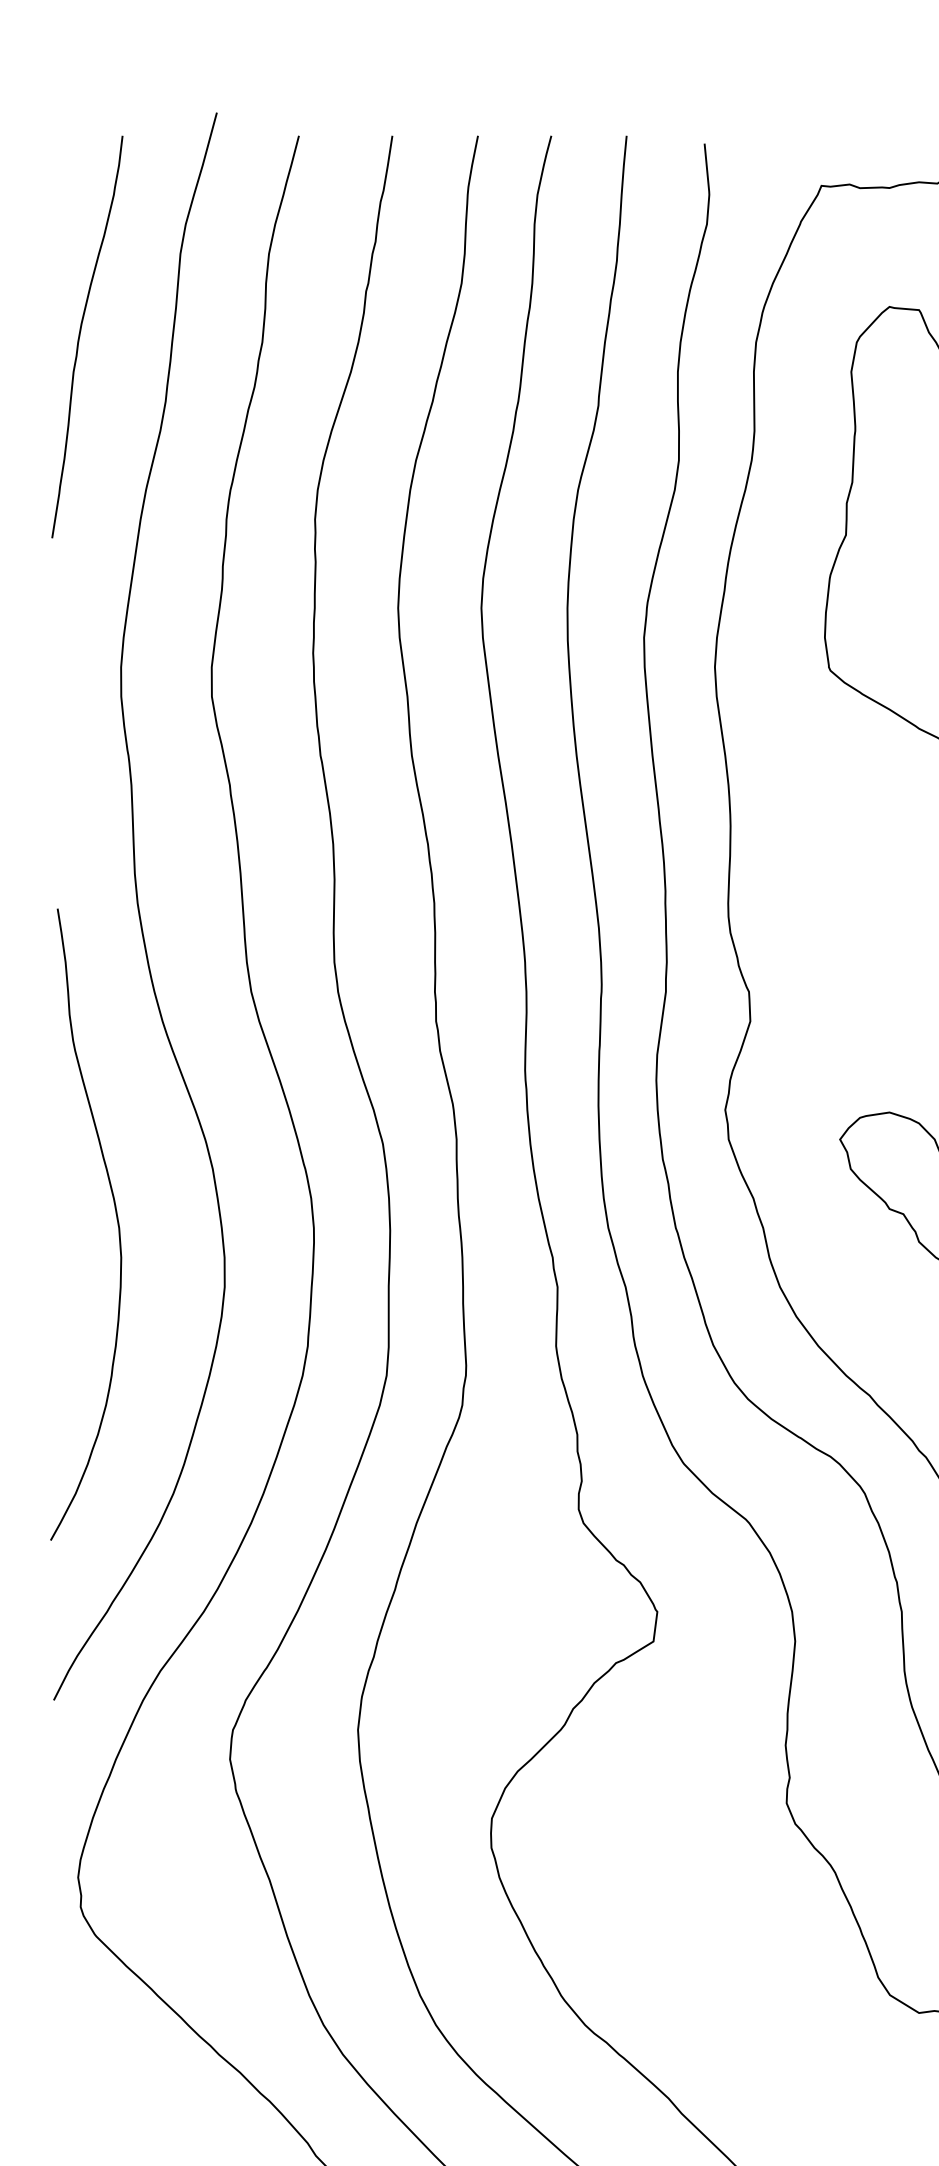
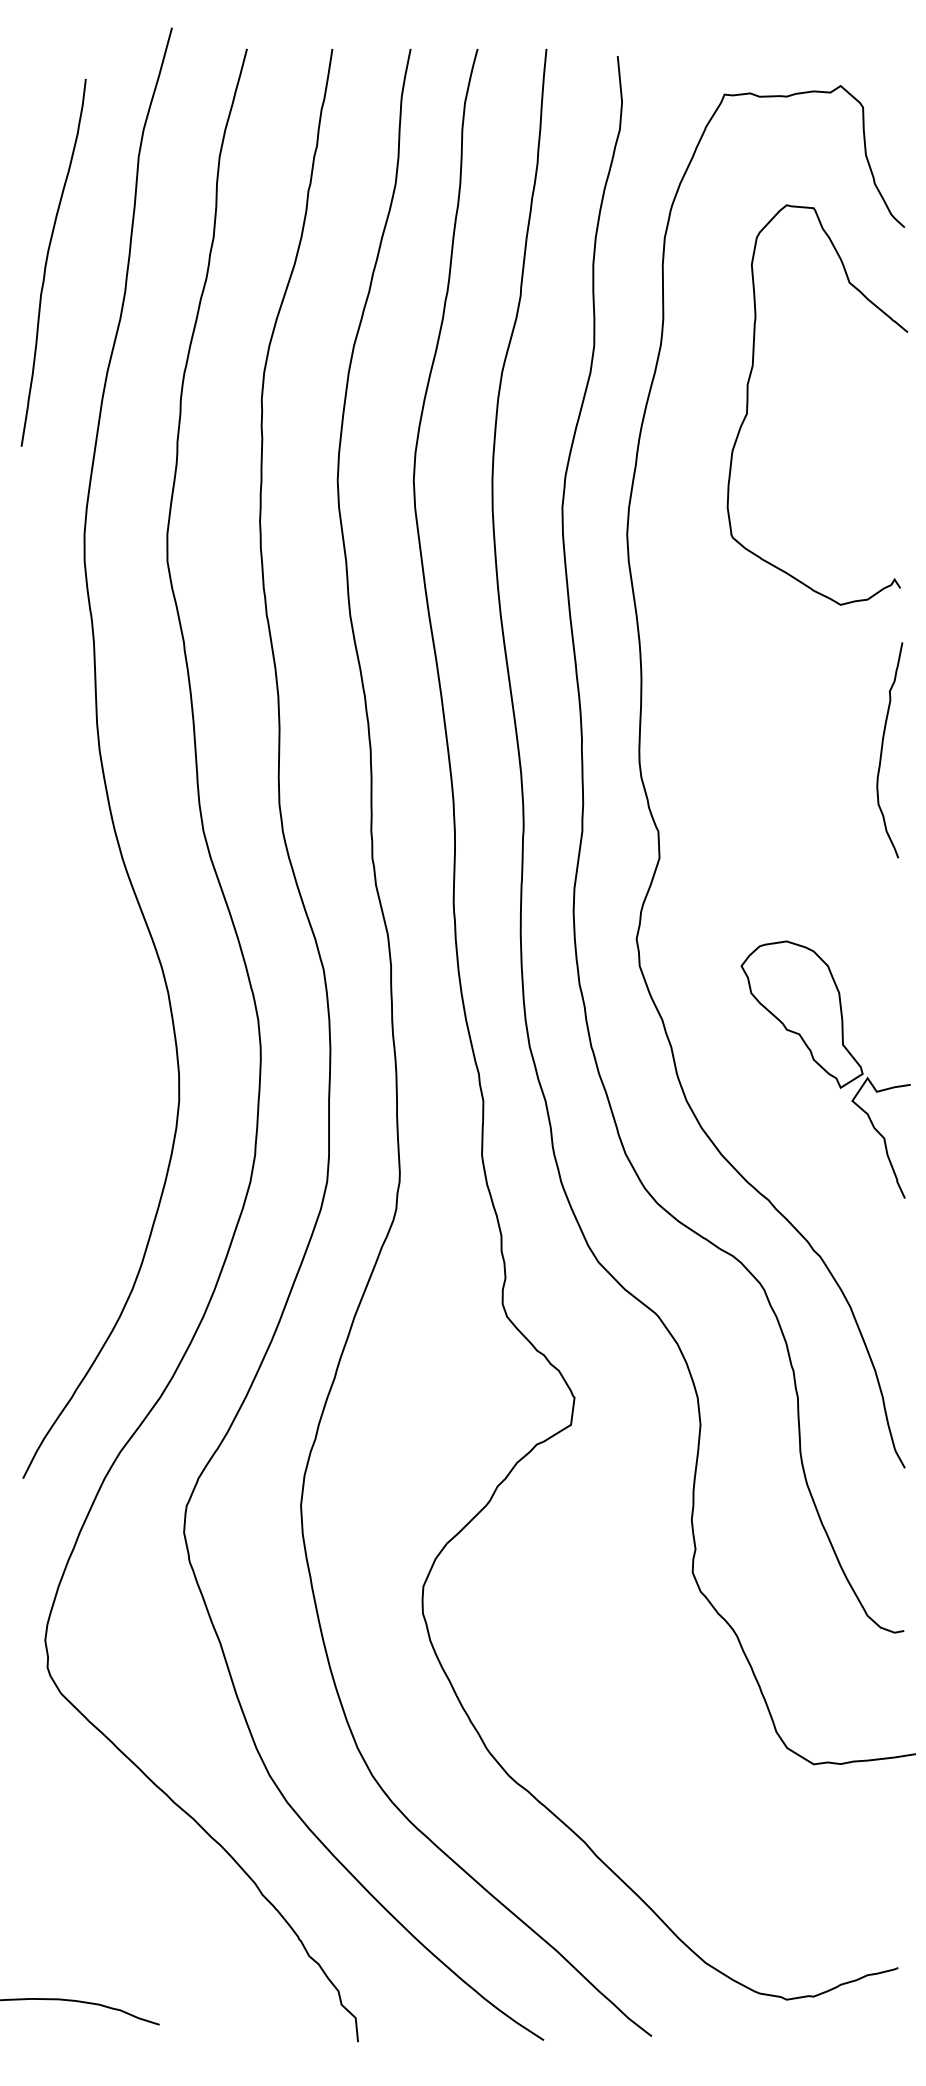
curve: (80, 336) -> (47, 262), moved
curve: (116, 1221) -> (80, 1041), removed

